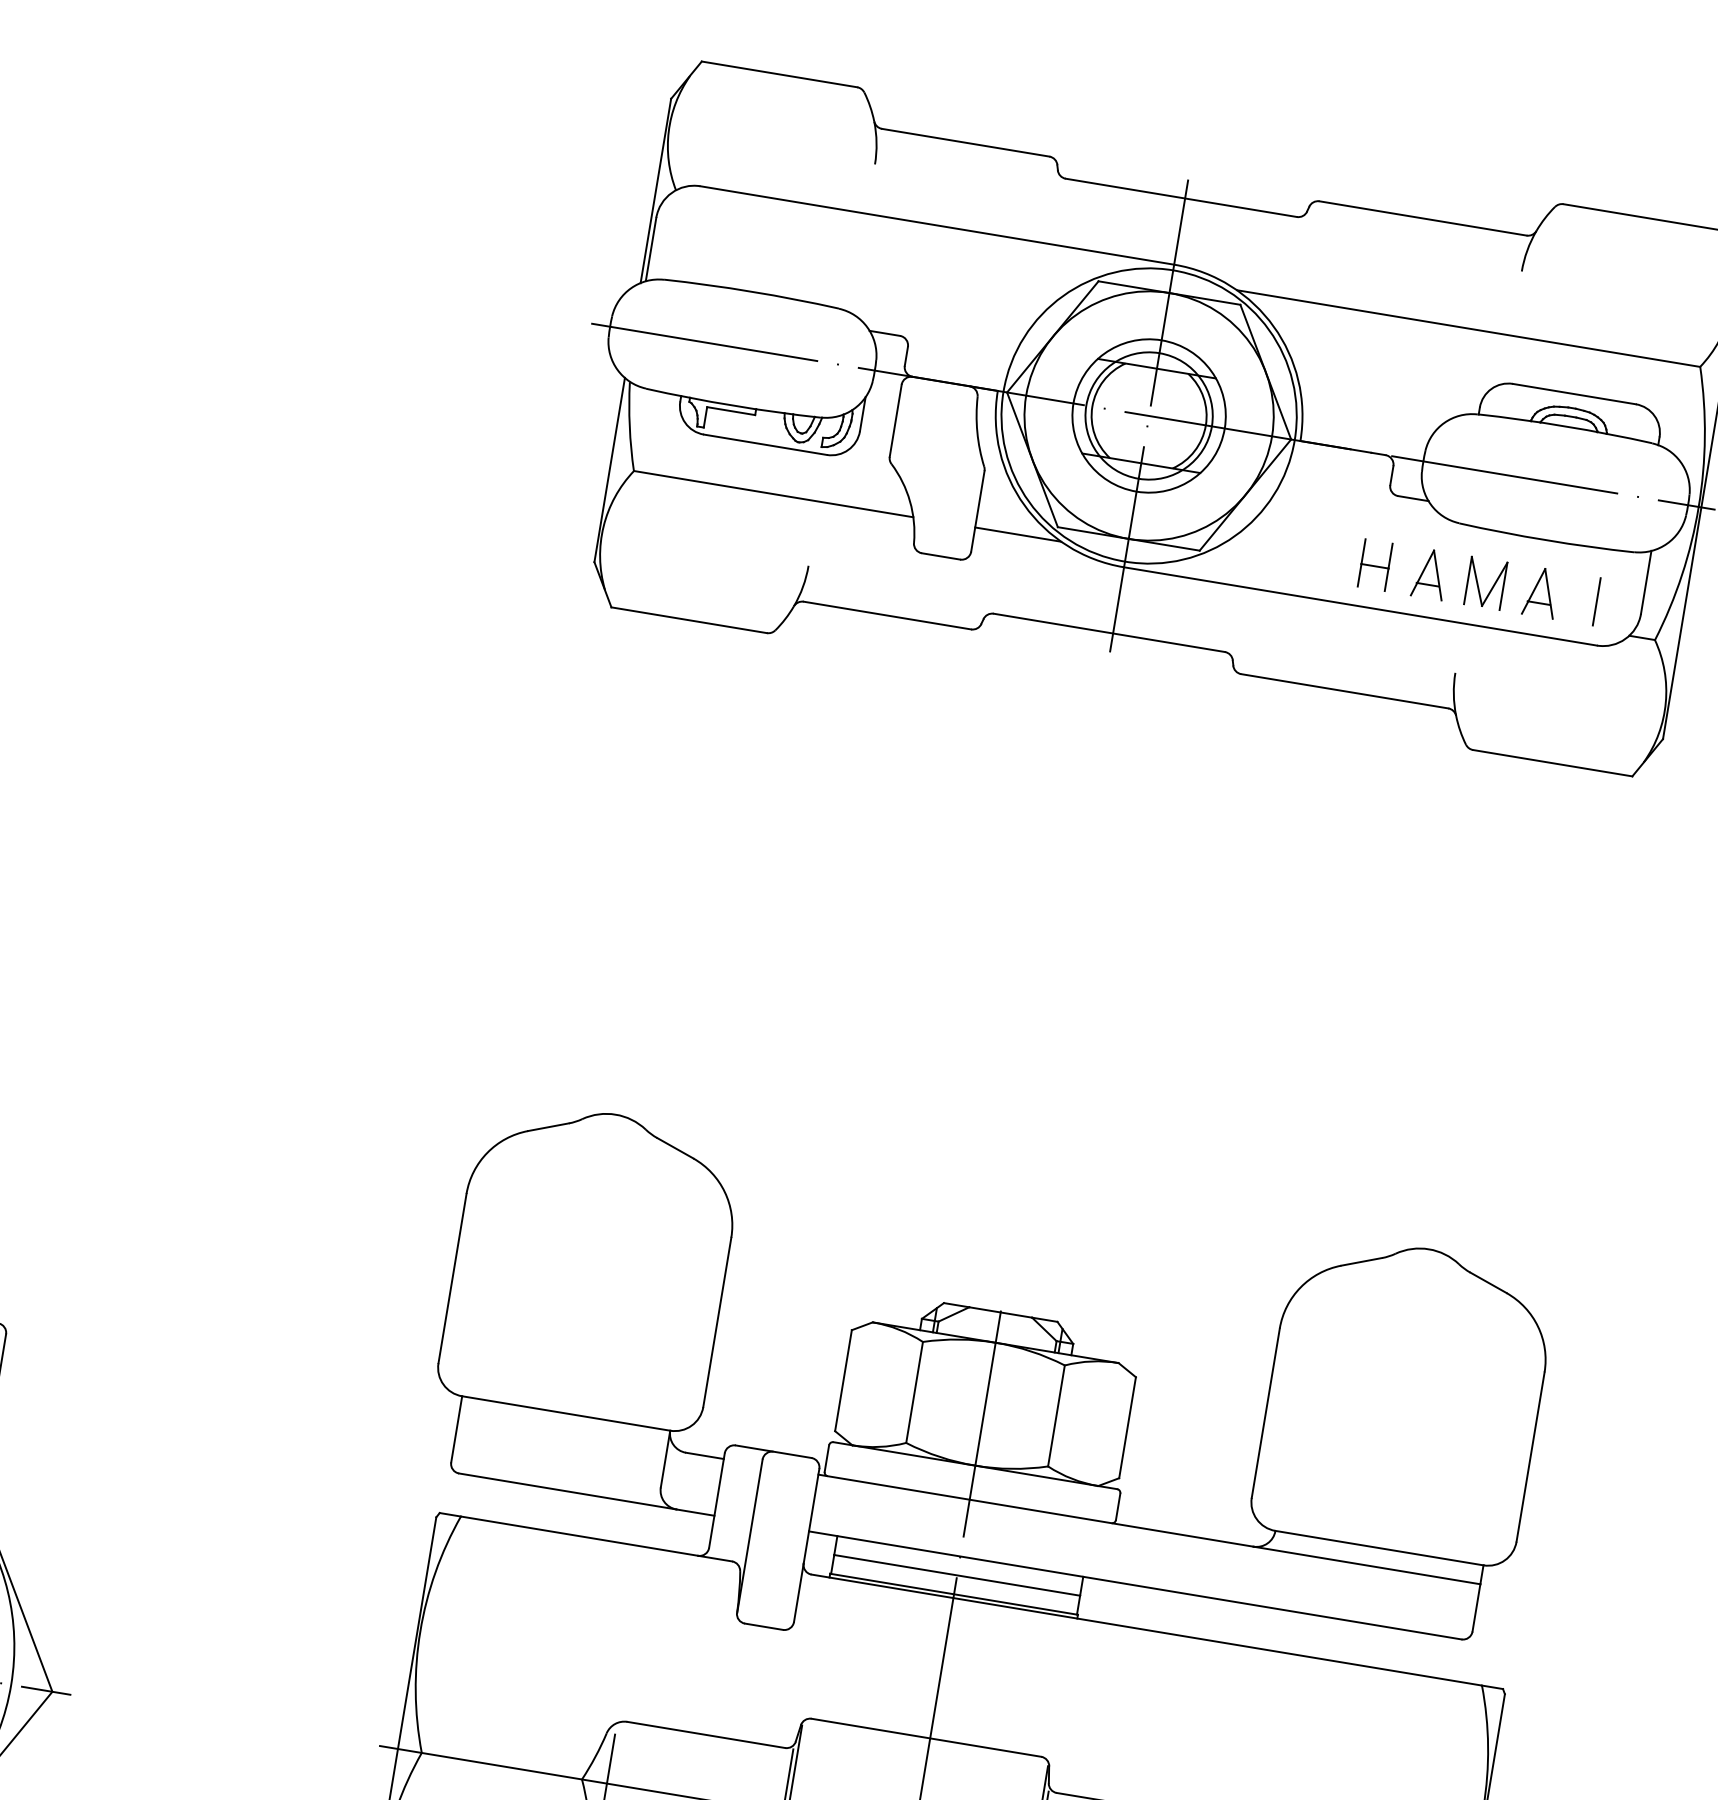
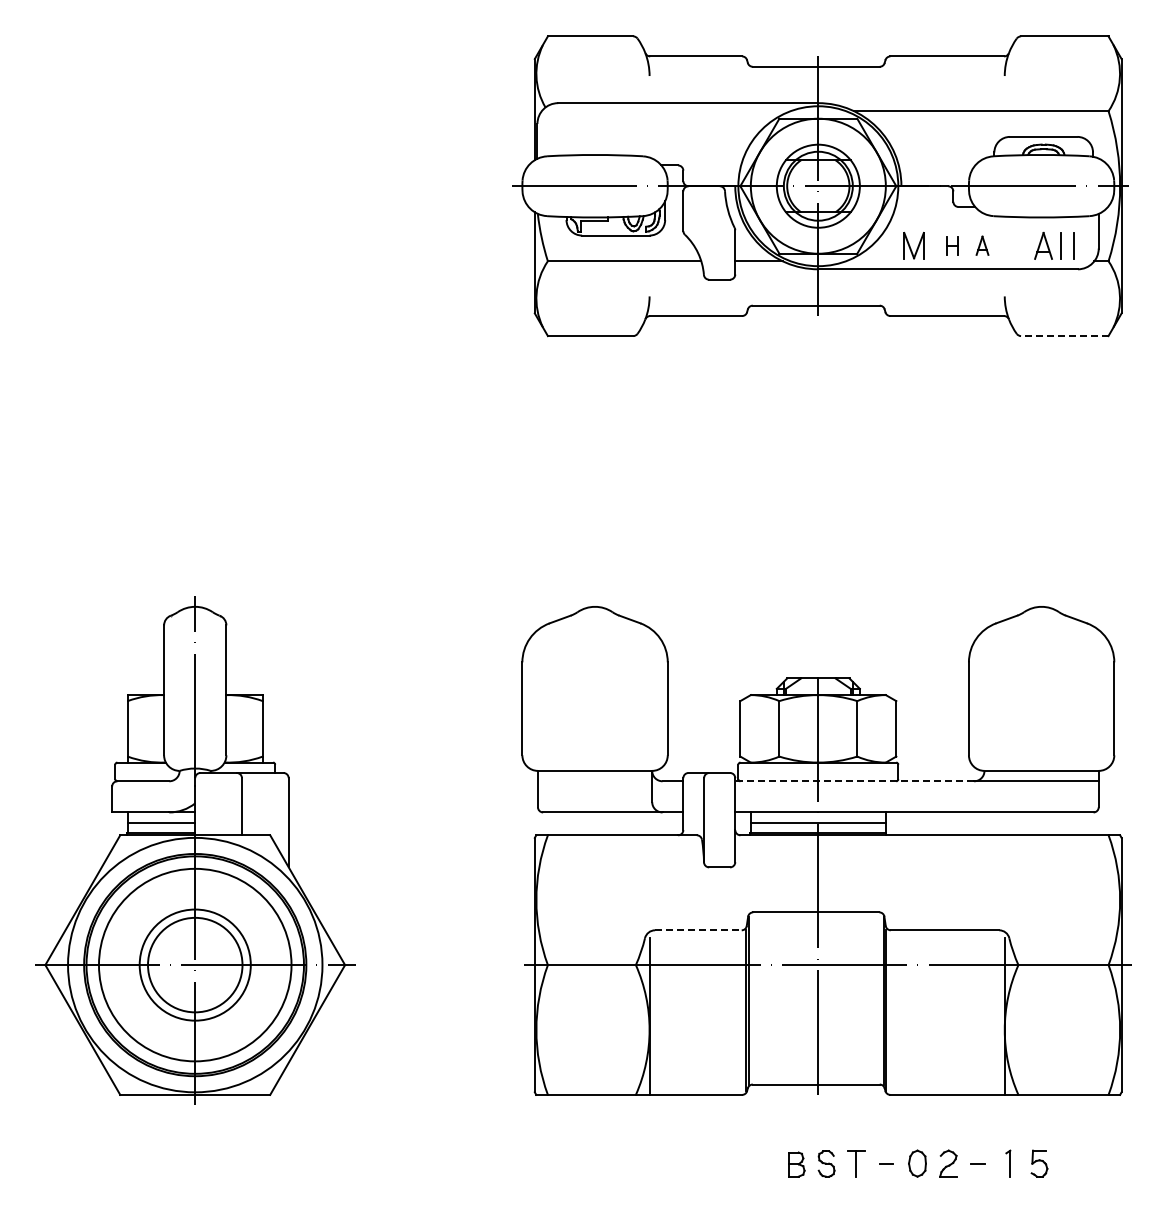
part: (1375, 564) -> (952, 245), size x0.7
part: (1430, 573) -> (982, 245), size x0.7
part: (1484, 582) -> (913, 245), moved
line: (1572, 596) -> (1060, 245), added
line: (1552, 763) -> (1064, 336), solid -> dashed
line: (1035, 1510) -> (854, 781), solid -> dashed
line: (706, 1735) -> (698, 930), solid -> dashed

